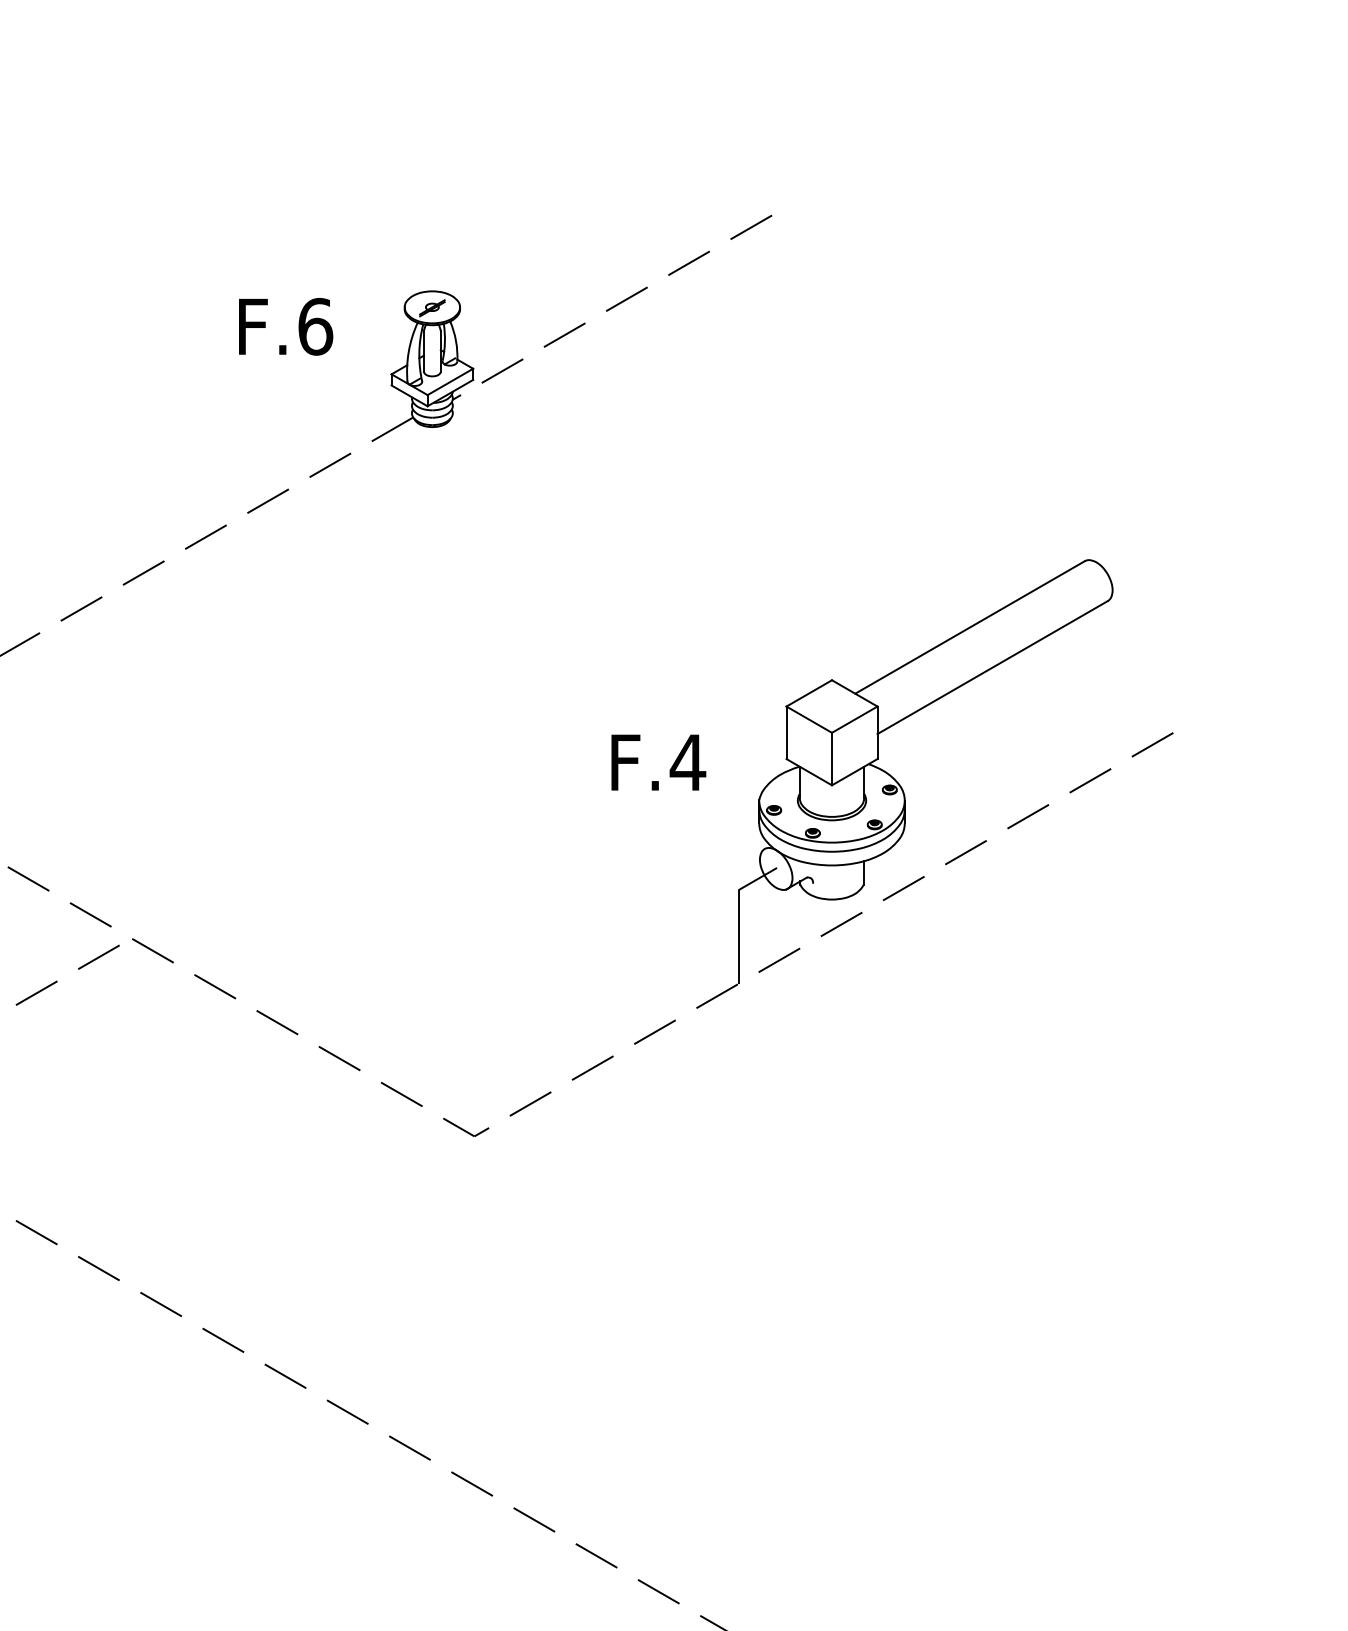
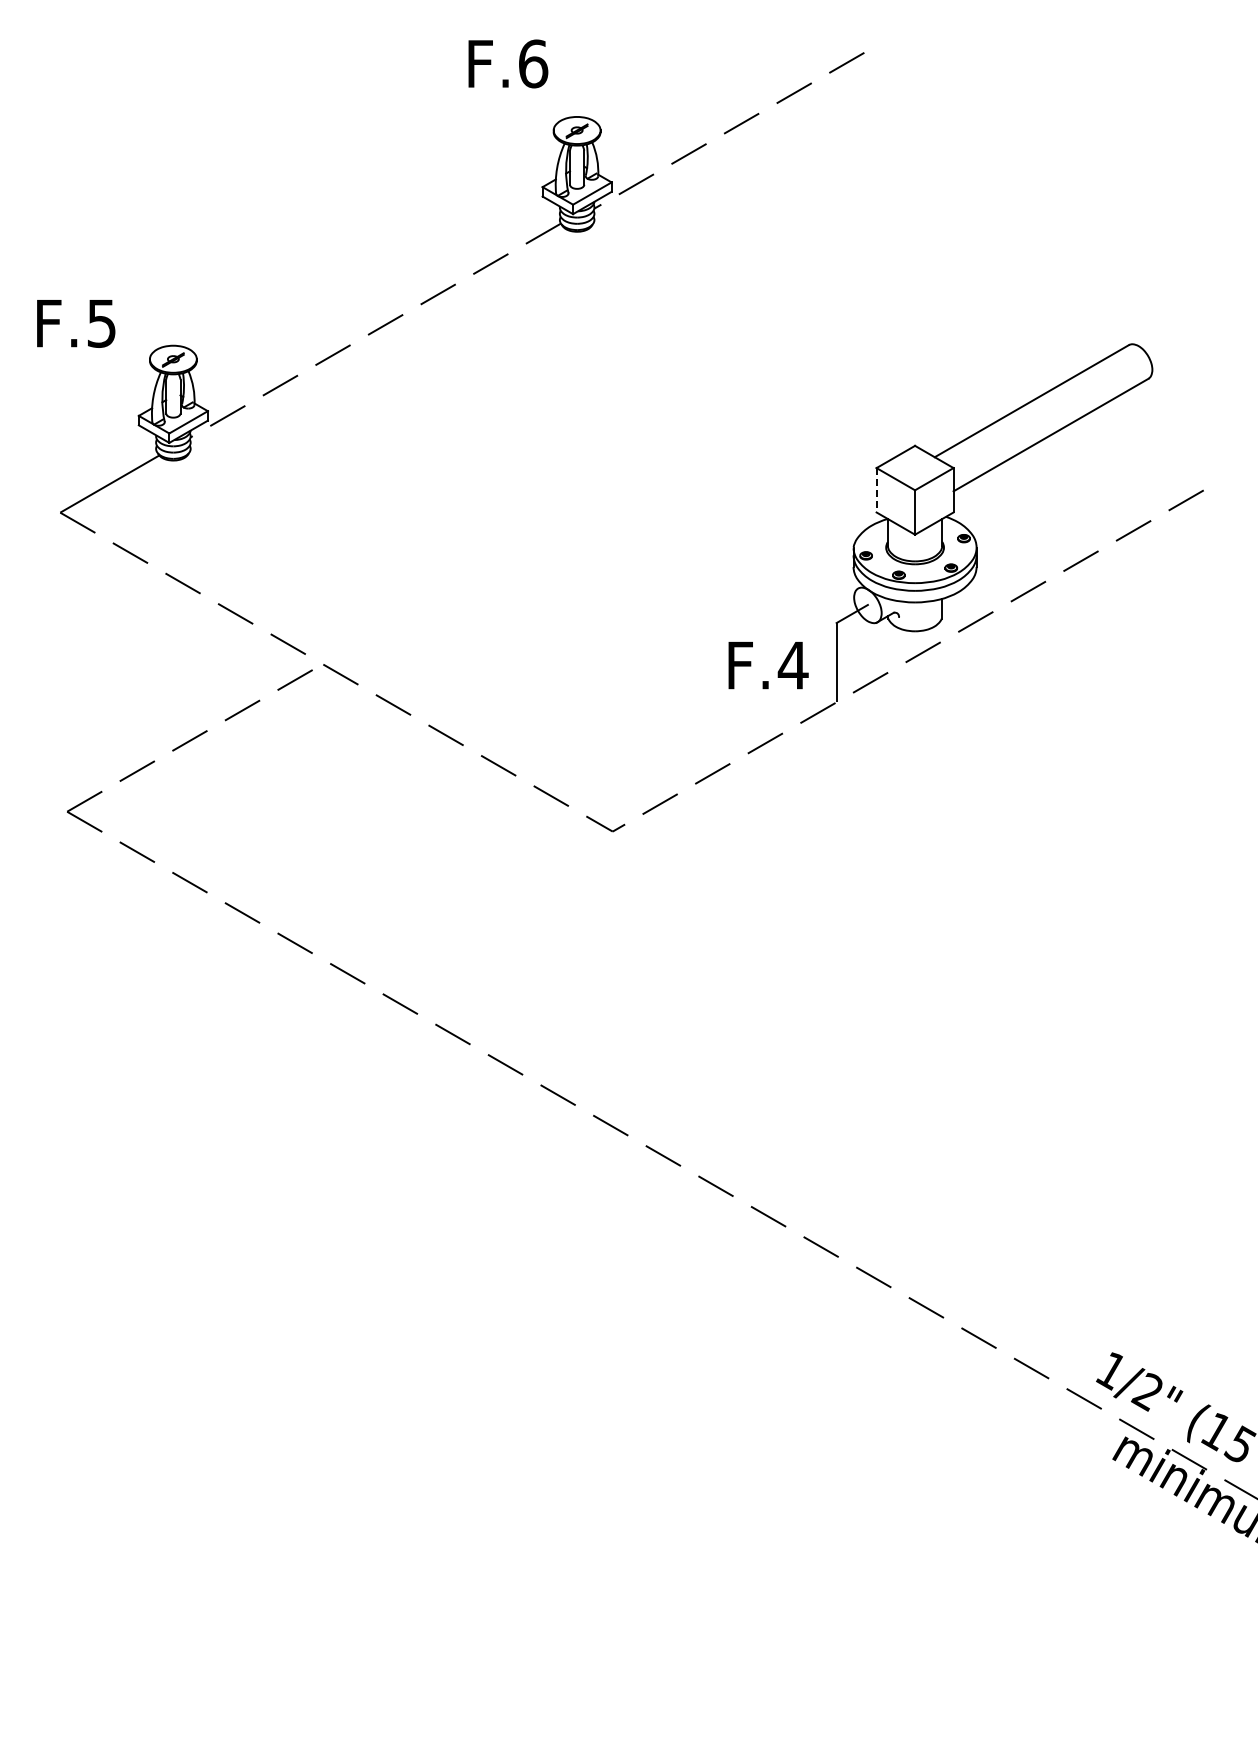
text: (286, 326) -> (508, 63), moved
line: (786, 733) -> (876, 490), solid -> dashed
text: (658, 762) -> (768, 665), moved

